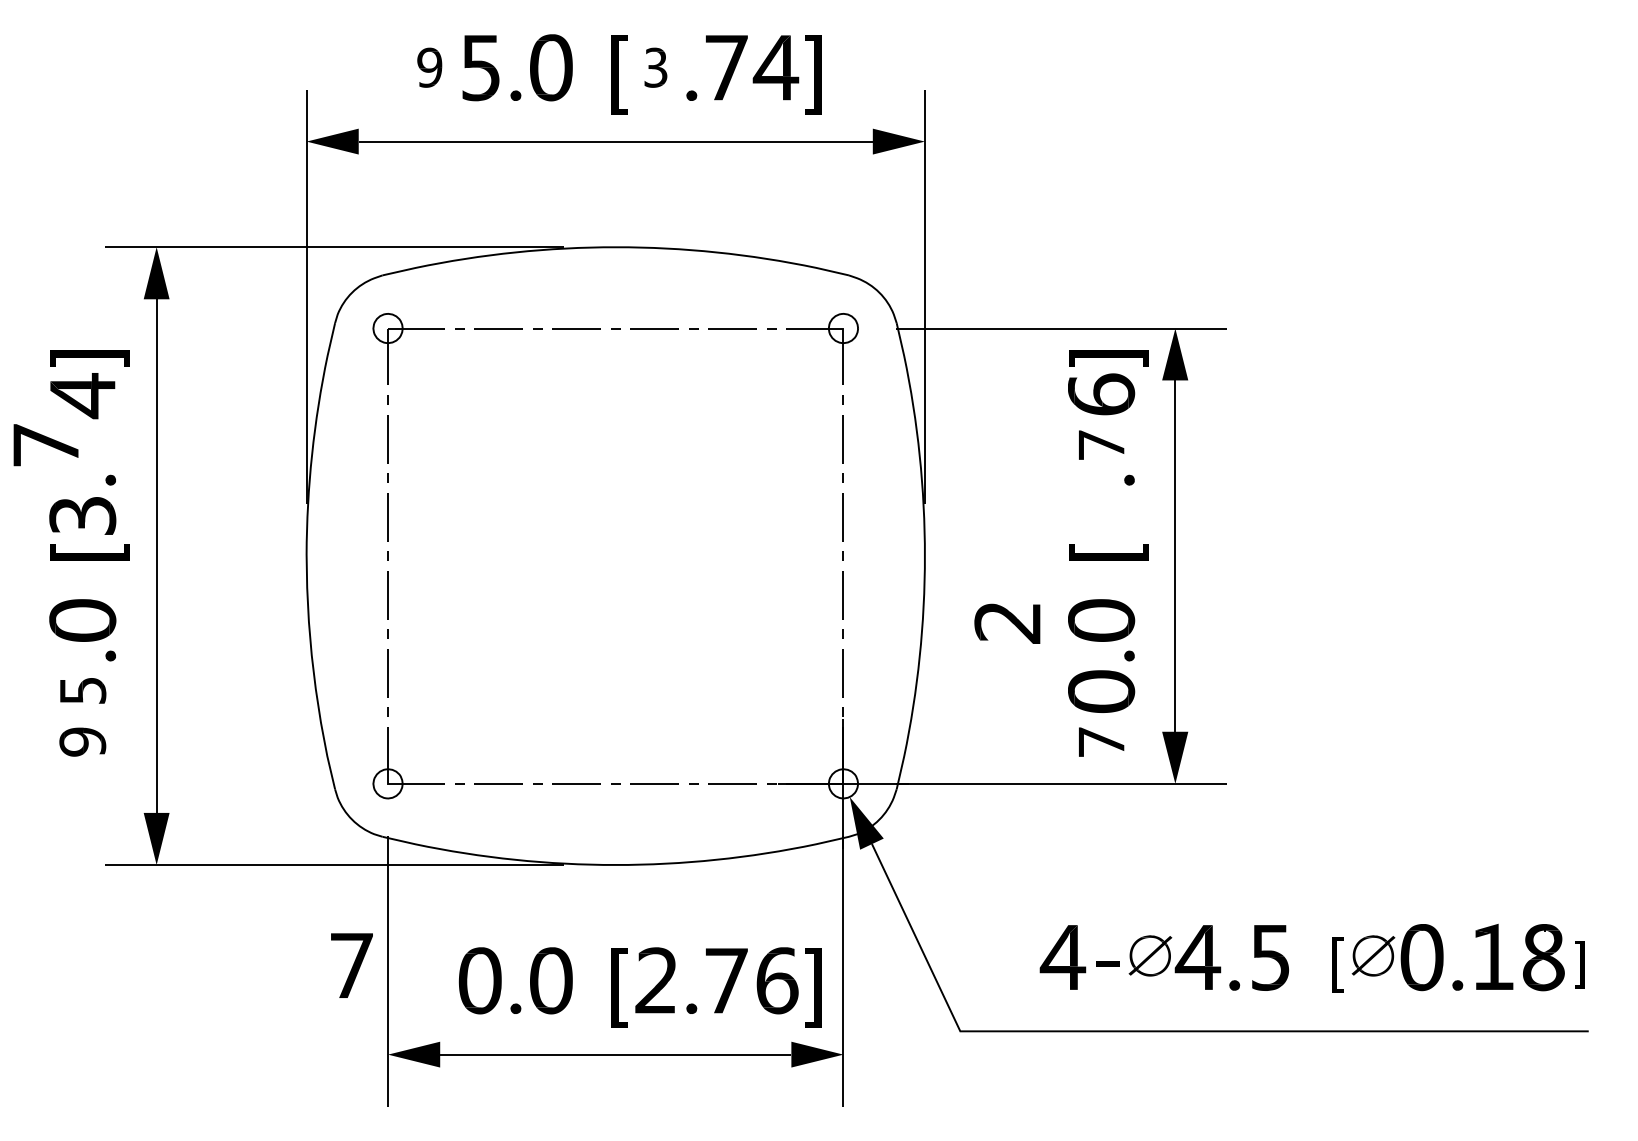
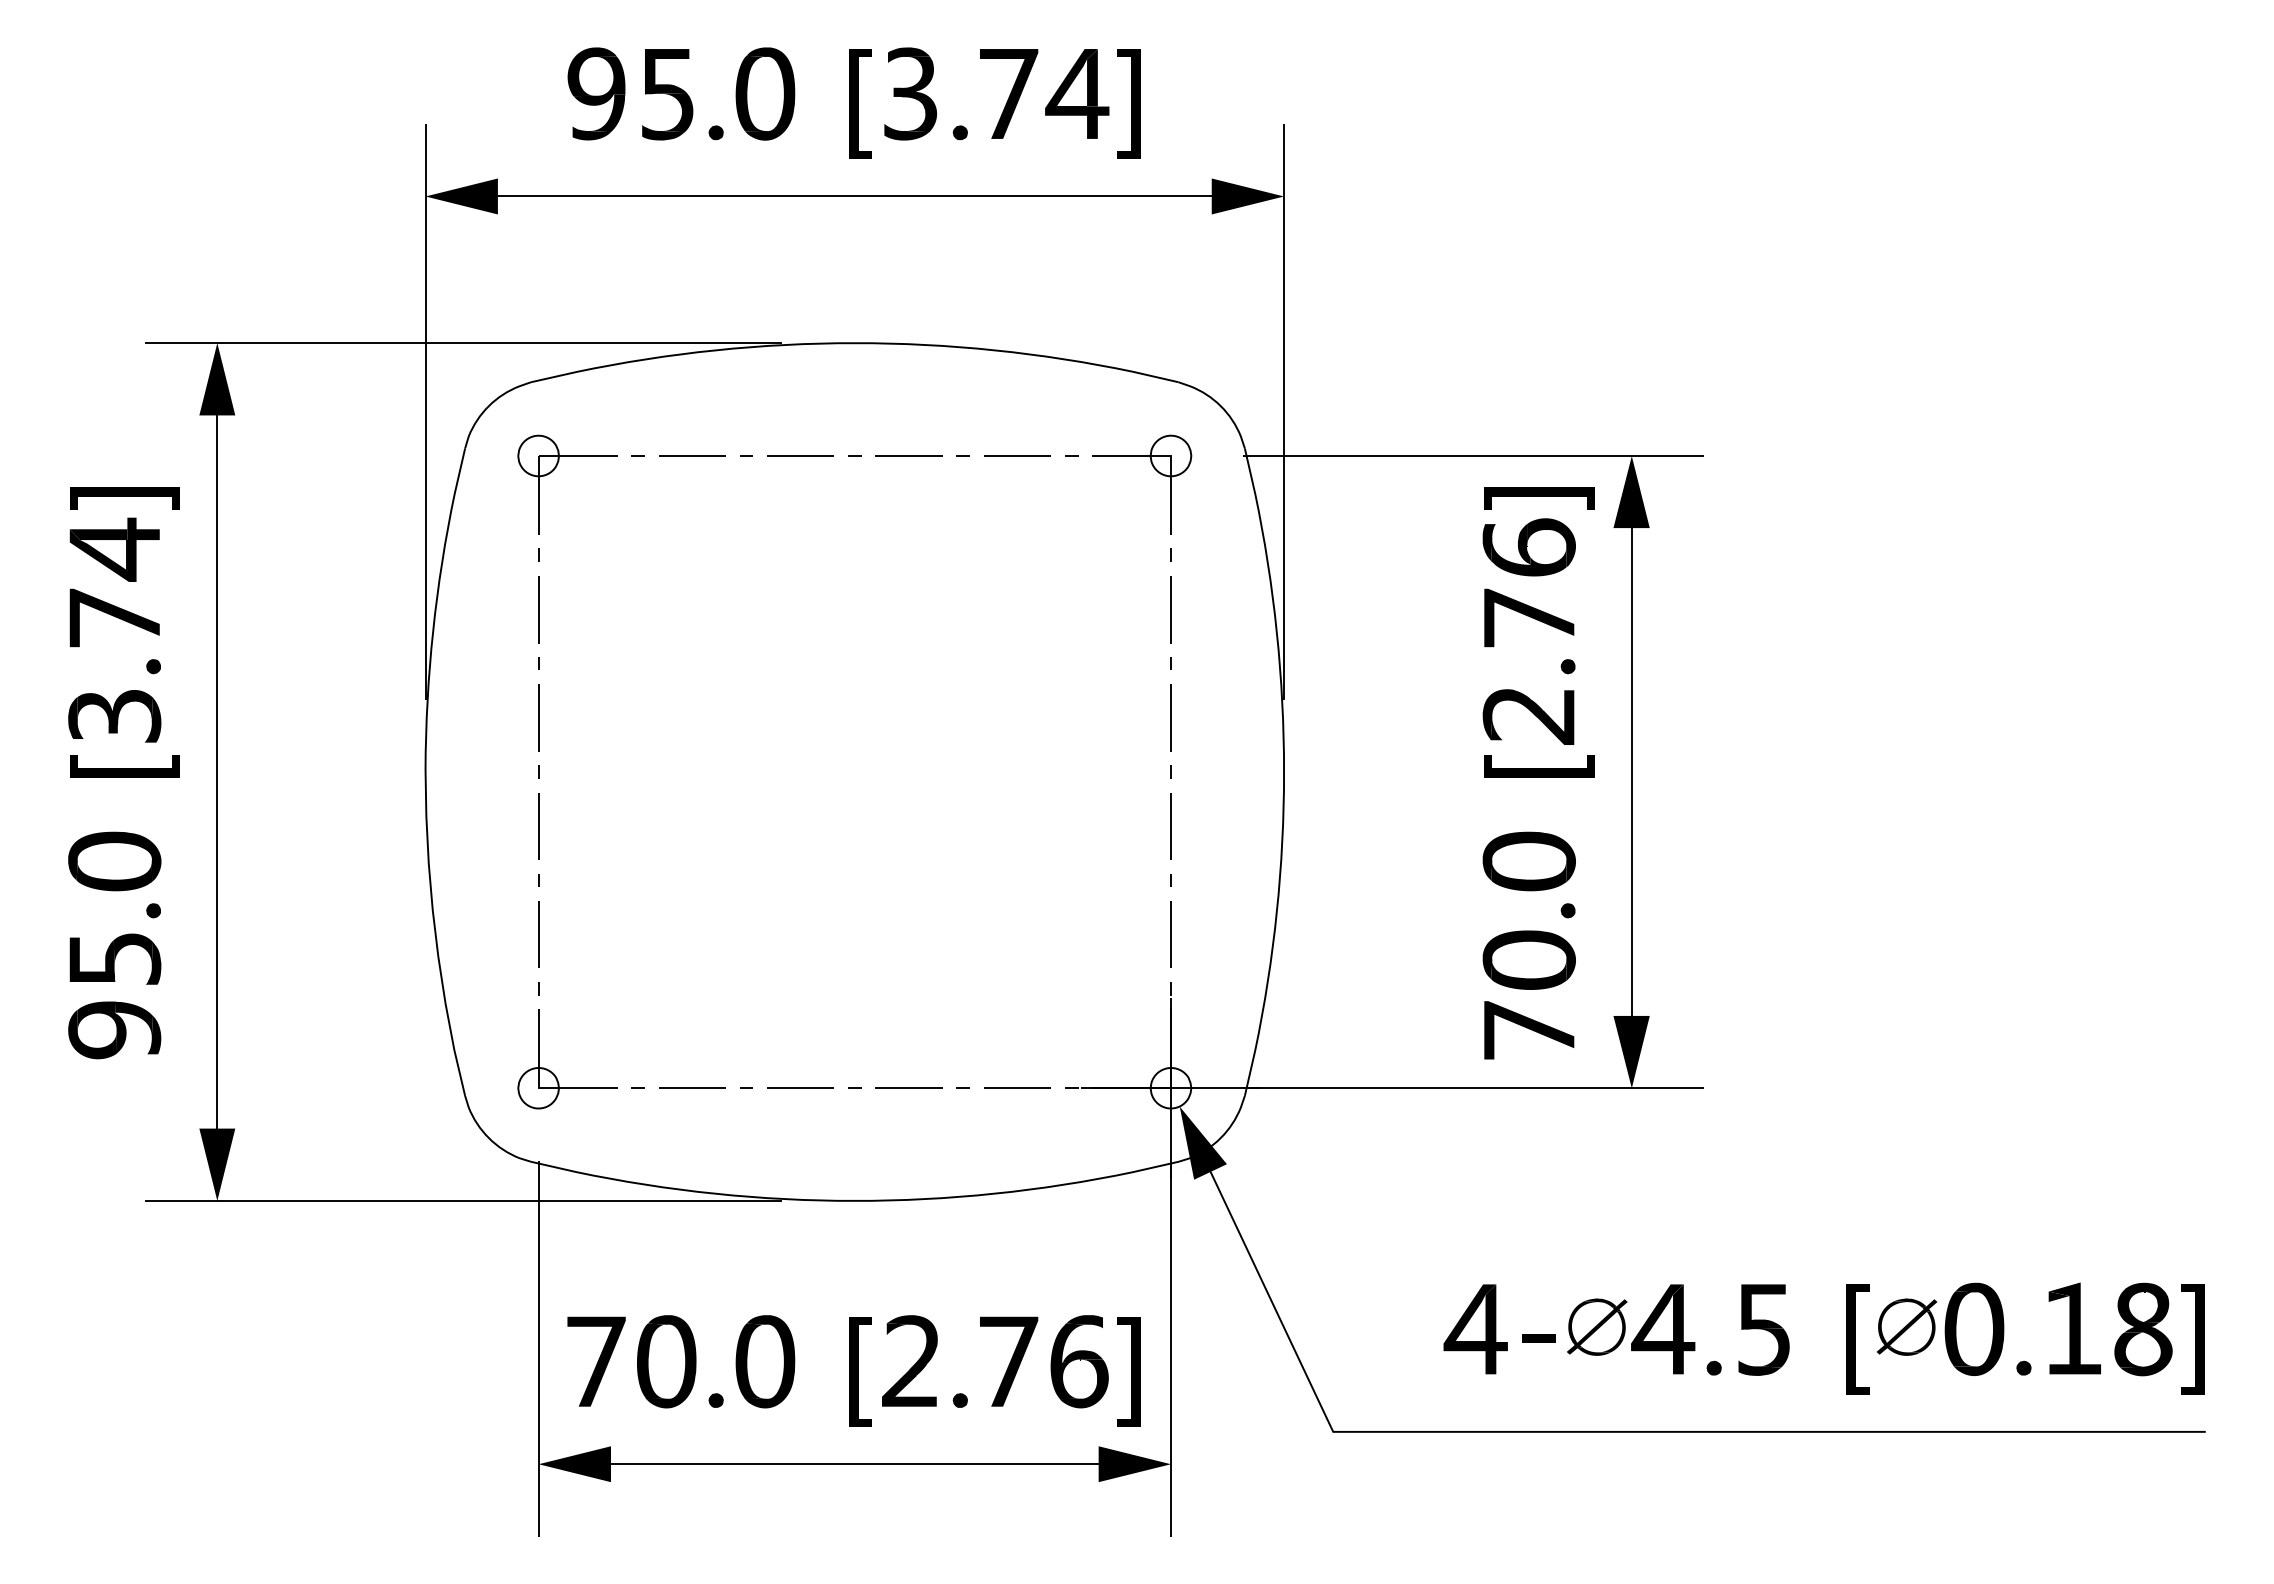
part: (429, 67) -> (596, 93), size x1.67
part: (655, 67) -> (910, 93), size x1.67
part: (45, 444) -> (114, 617), moved
part: (1101, 444) -> (1529, 617), size x1.43
part: (1007, 623) -> (1528, 716), moved
part: (83, 690) -> (115, 958), size x1.43
part: (82, 742) -> (114, 1030), size x1.43
part: (1101, 742) -> (1529, 1030), size x1.43
part: (1337, 964) -> (1857, 1339), size x1.43
part: (1579, 964) -> (2192, 1339), size x1.67
part: (351, 965) -> (596, 1361), moved

